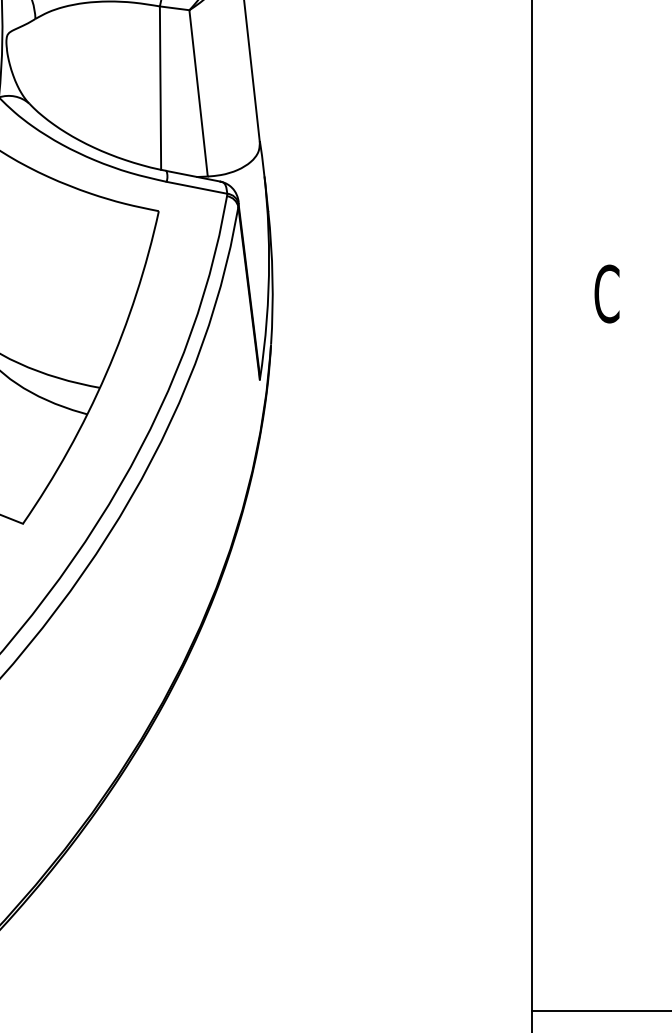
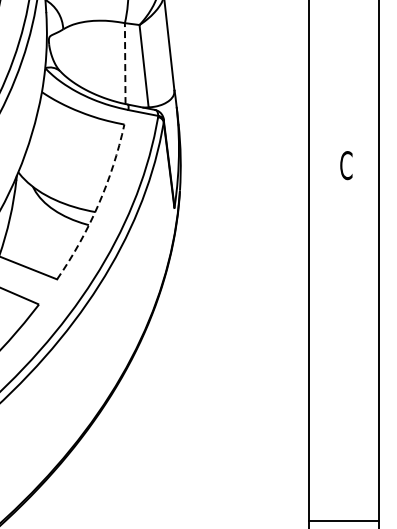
line: (161, 87) -> (125, 63), solid -> dashed
arc: (106, 374) -> (98, 205), solid -> dashed

